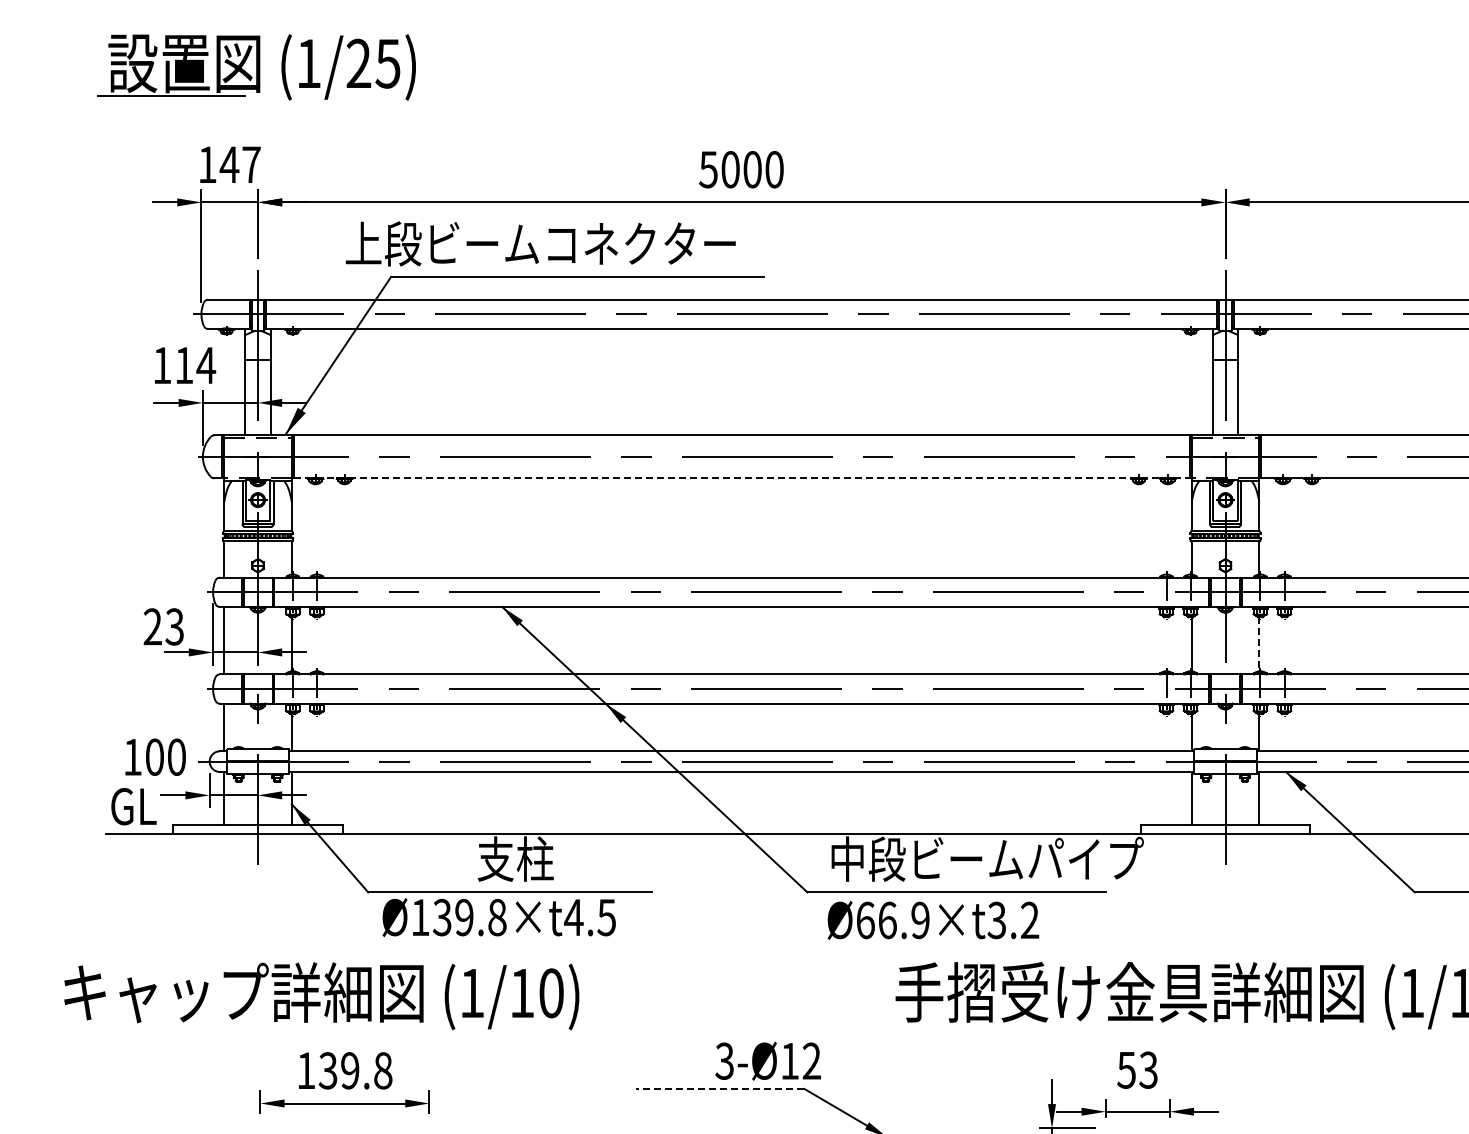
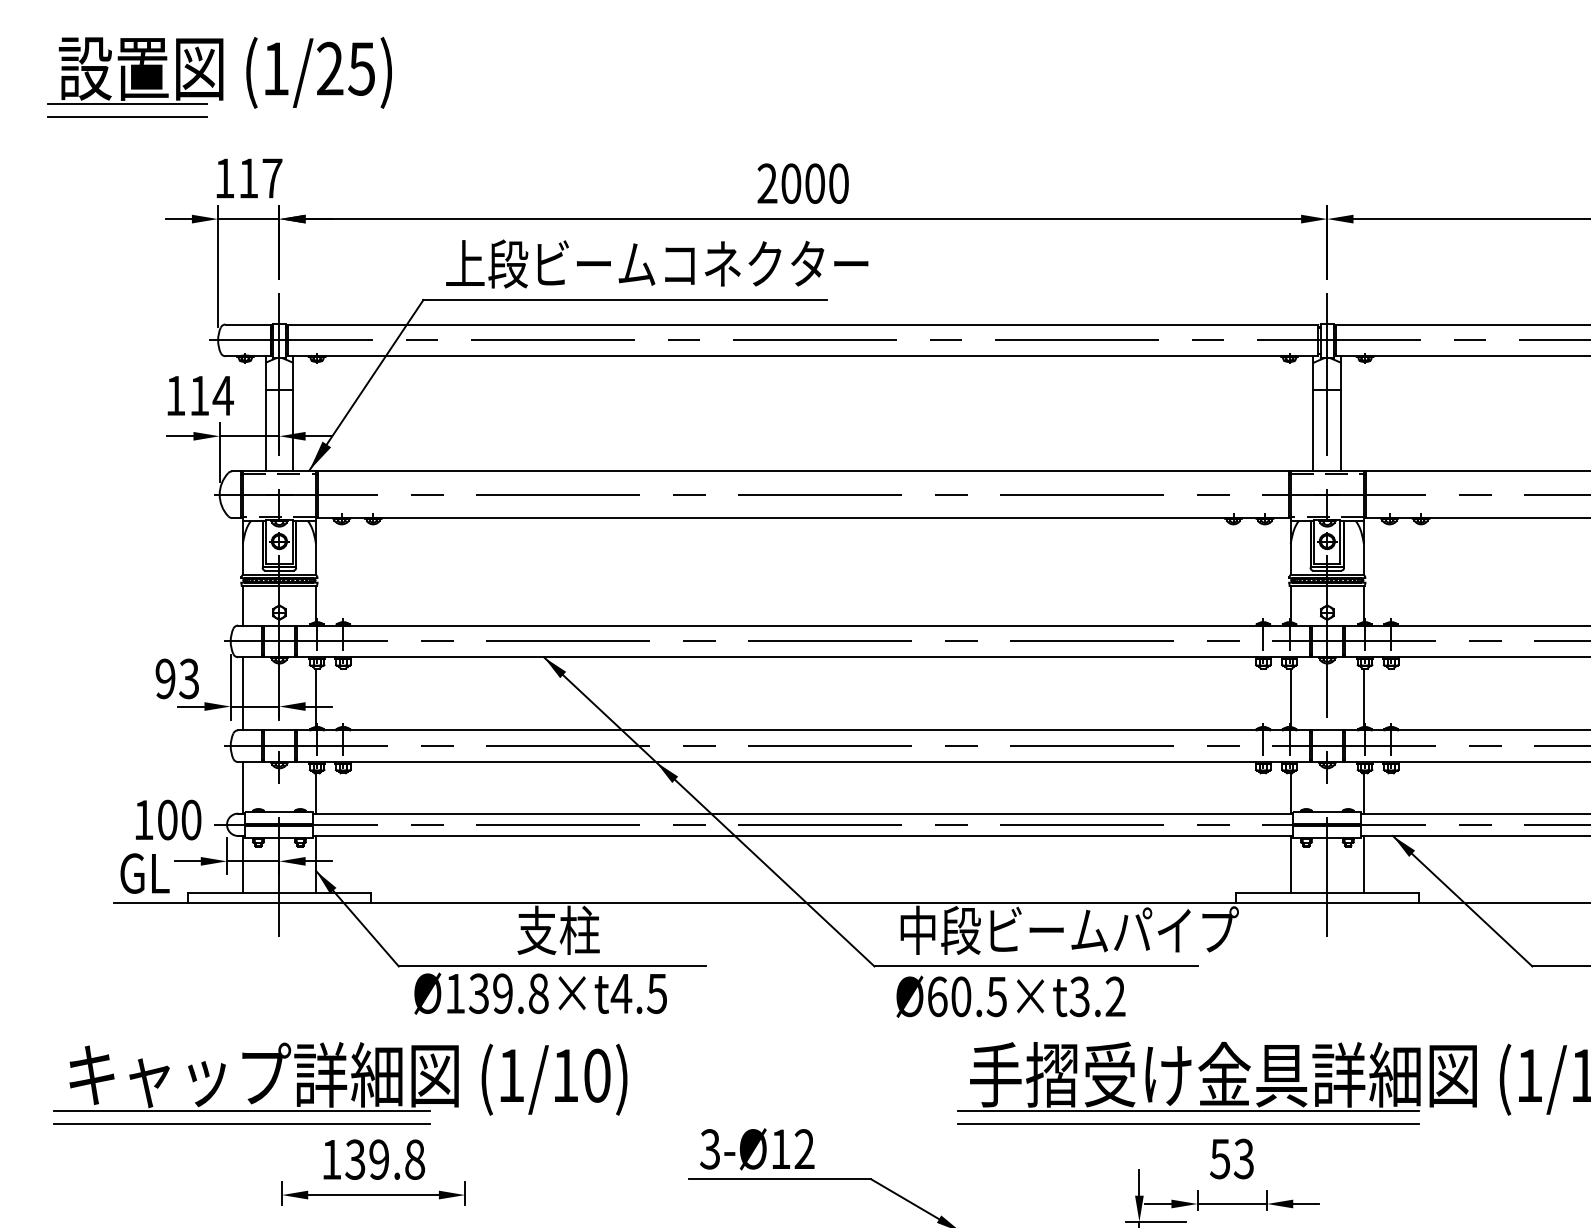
part: (256, 67) -> (219, 72), moved
line: (117, 108) -> (127, 117), added
text: (229, 164) -> (248, 178), 147 -> 117
text: (708, 169) -> (767, 183), 5000 -> 2000
text: (540, 243) -> (656, 263), moved
line: (741, 478) -> (803, 518), dashed -> solid
text: (152, 627) -> (165, 679), 23 -> 93
line: (1259, 644) -> (1364, 697), dashed -> solid
text: (903, 920) -> (978, 996), Ø66.9×t3.2 -> Ø60.5×t3.2
line: (223, 1025) -> (242, 1110), added
line: (1096, 1025) -> (1187, 1110), added
line: (223, 1037) -> (242, 1123), added
line: (1096, 1037) -> (1187, 1123), added
text: (767, 1060) -> (756, 1148), moved
line: (719, 1088) -> (779, 1178), dashed -> solid

